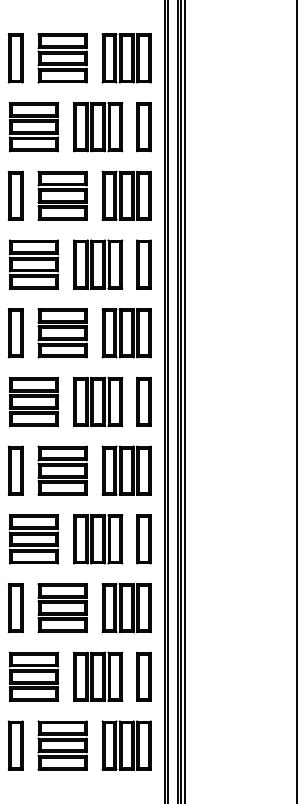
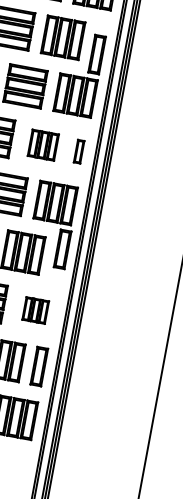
part: (143, 264) -> (96, 54), moved
part: (98, 401) -> (43, 144), size x0.7
part: (143, 401) -> (78, 151), size x0.6
part: (143, 539) -> (62, 249), moved
part: (126, 608) -> (35, 310), size x0.6

